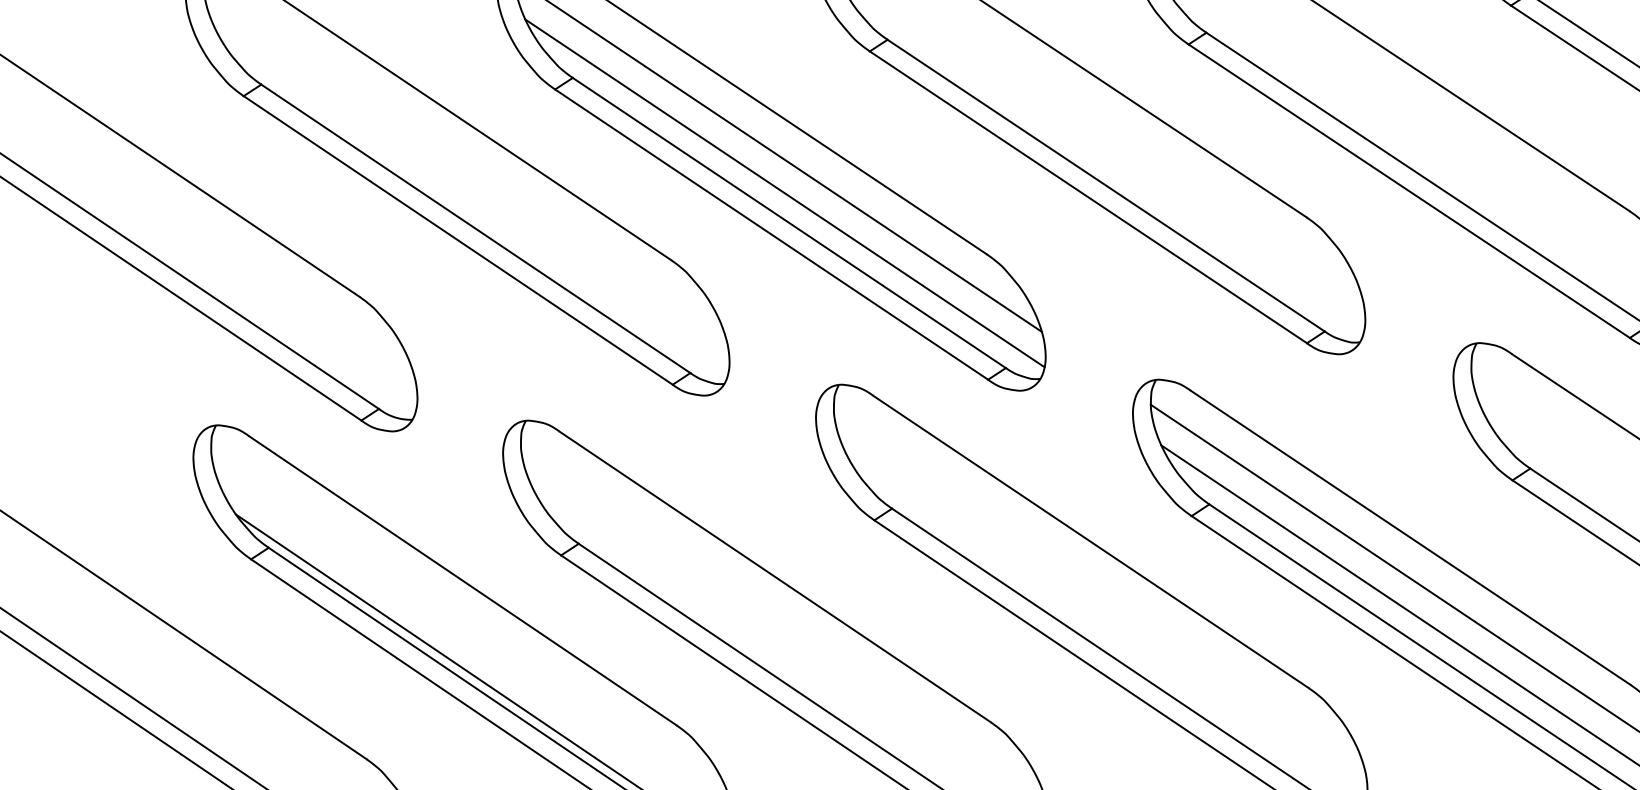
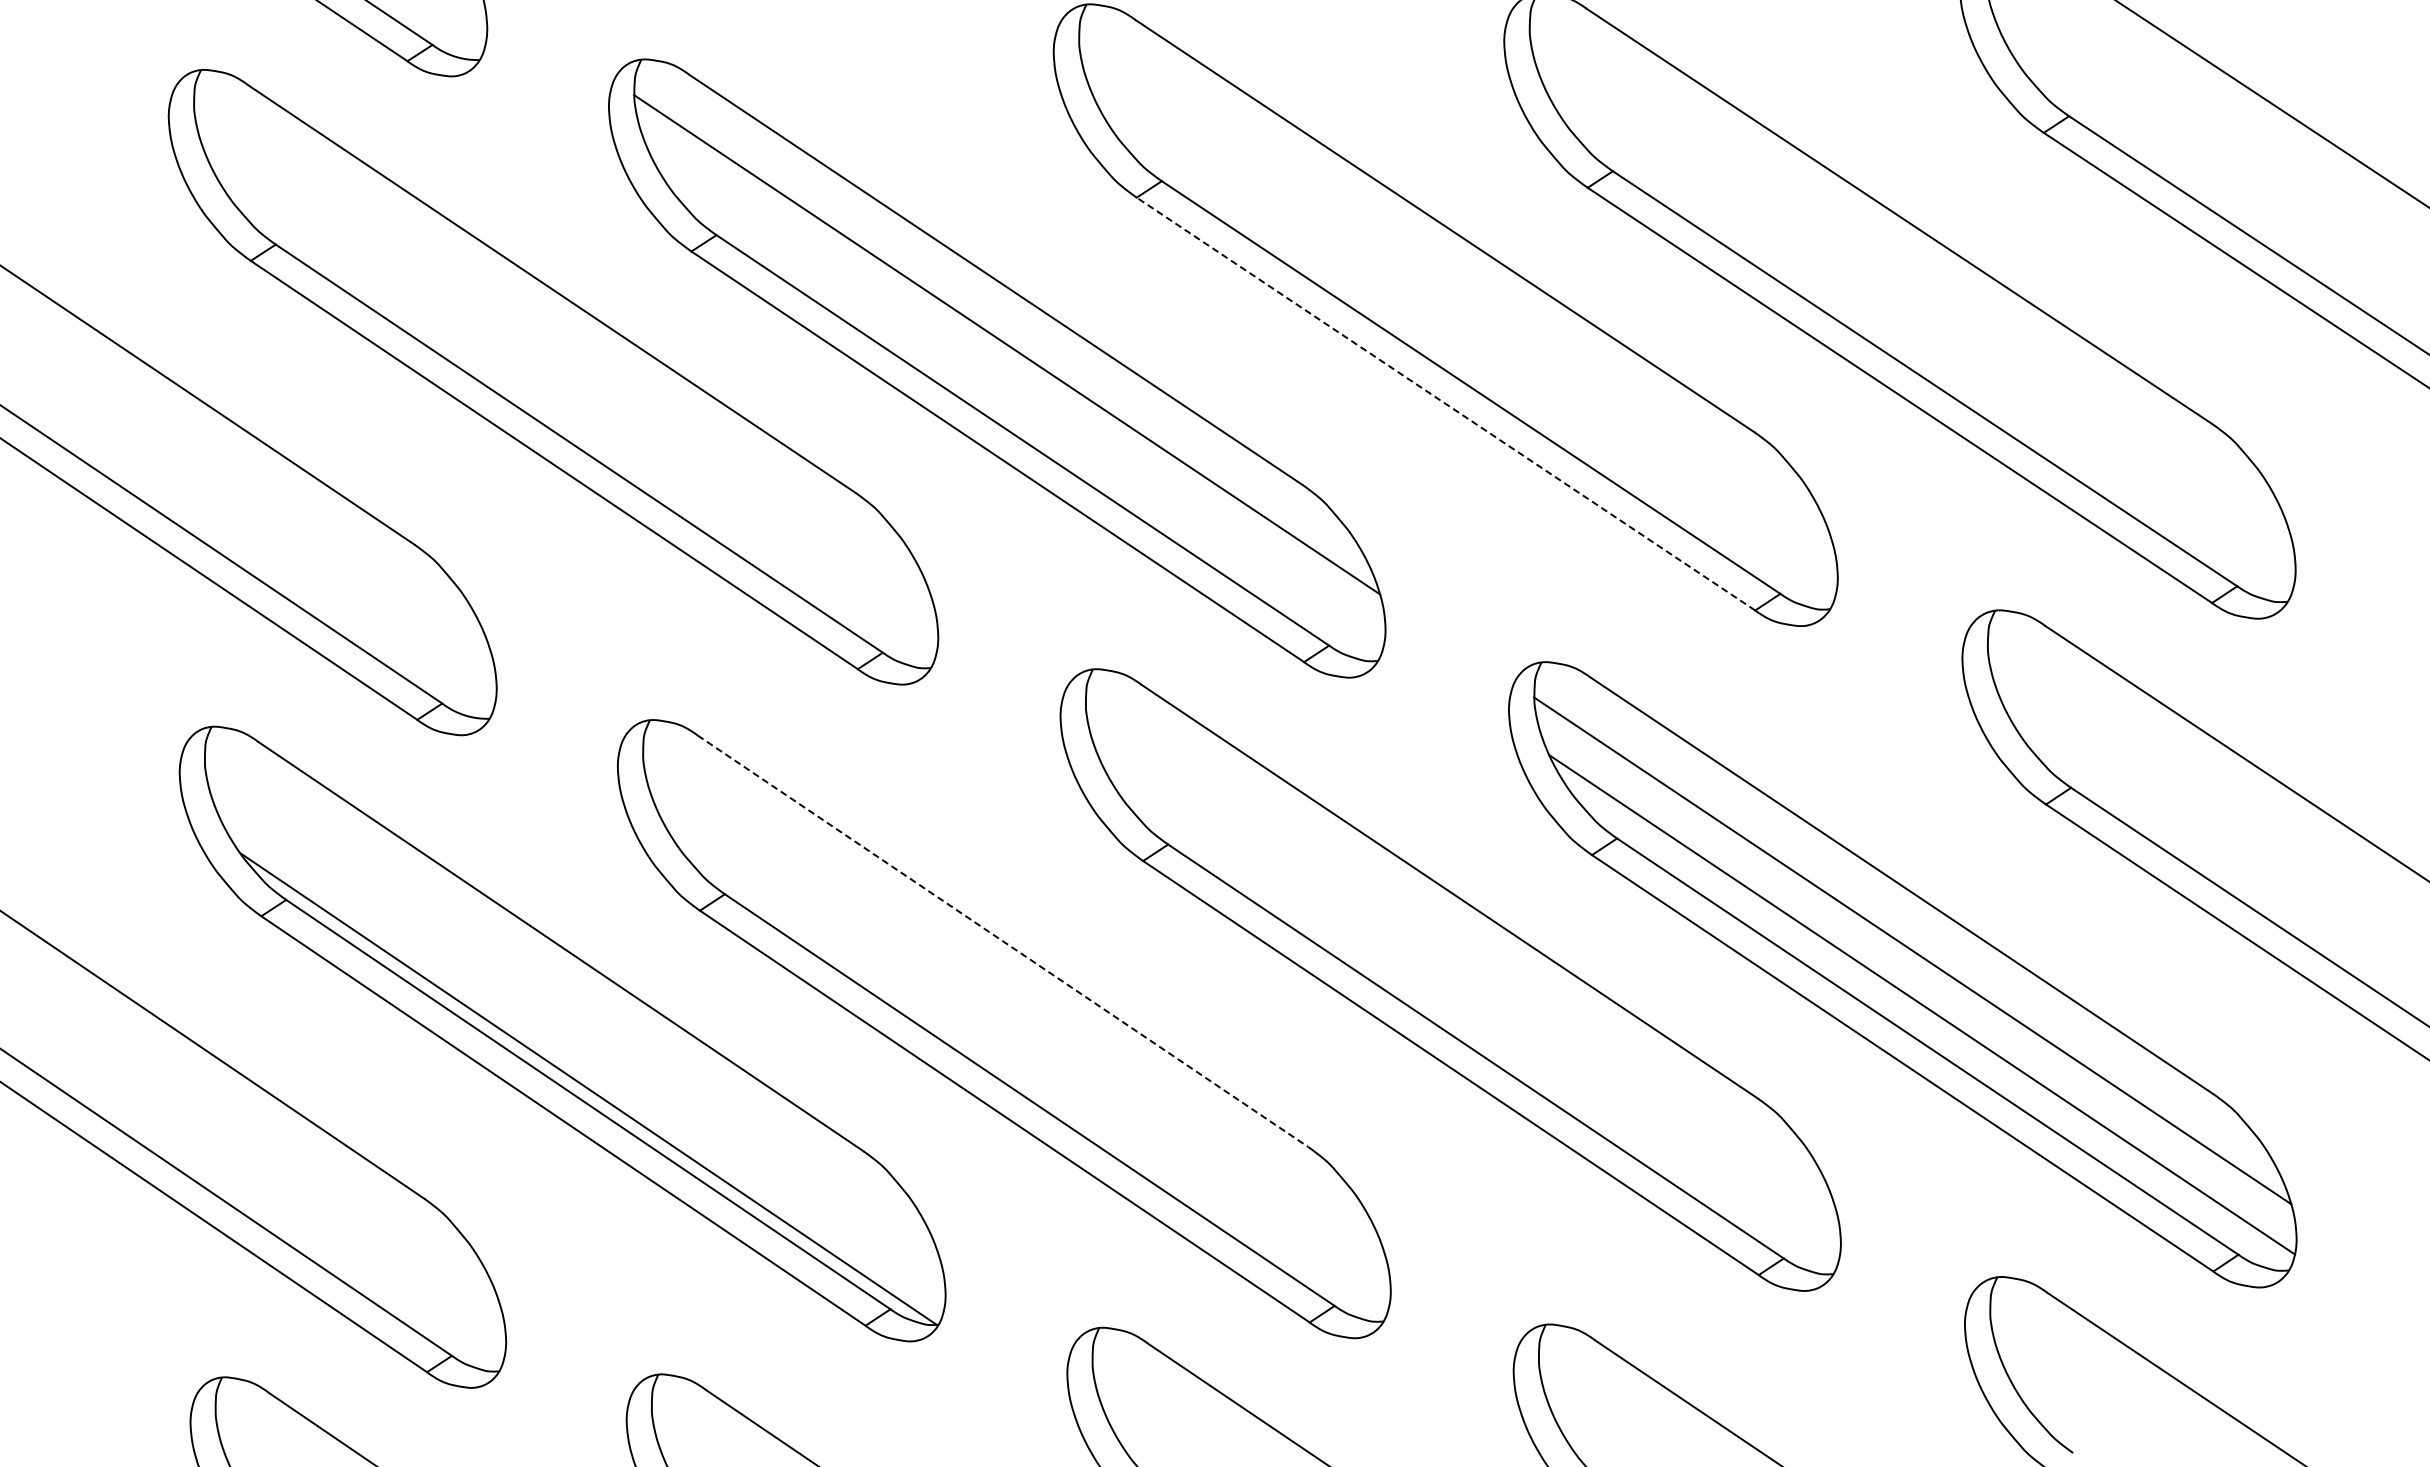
line: (784, 193) -> (1016, 398), removed
line: (1088, 197) -> (1446, 404), solid -> dashed
line: (775, 577) -> (1003, 941), solid -> dashed

